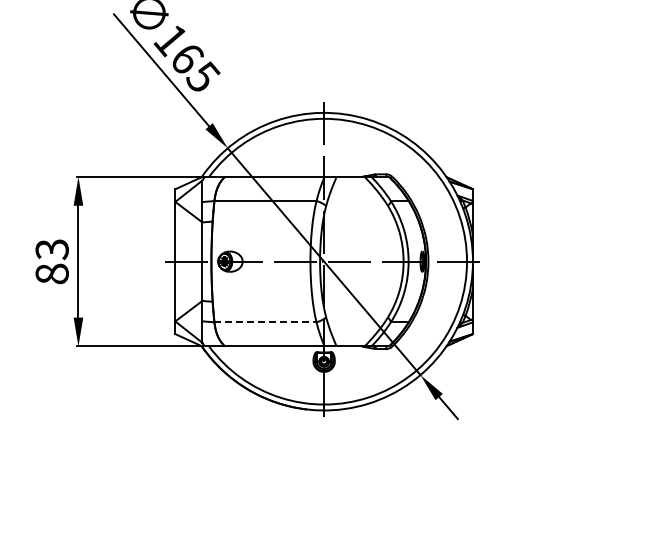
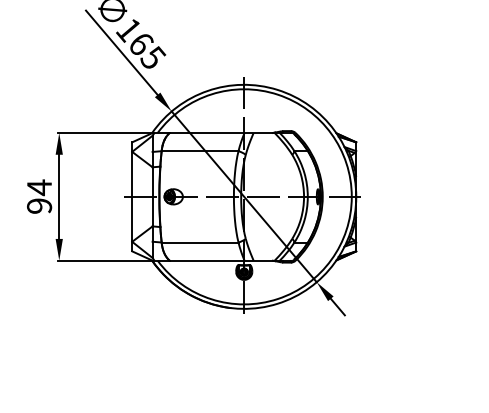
text: (51, 261) -> (38, 196), 83 -> 94
line: (266, 322) -> (200, 242), dashed -> solid

